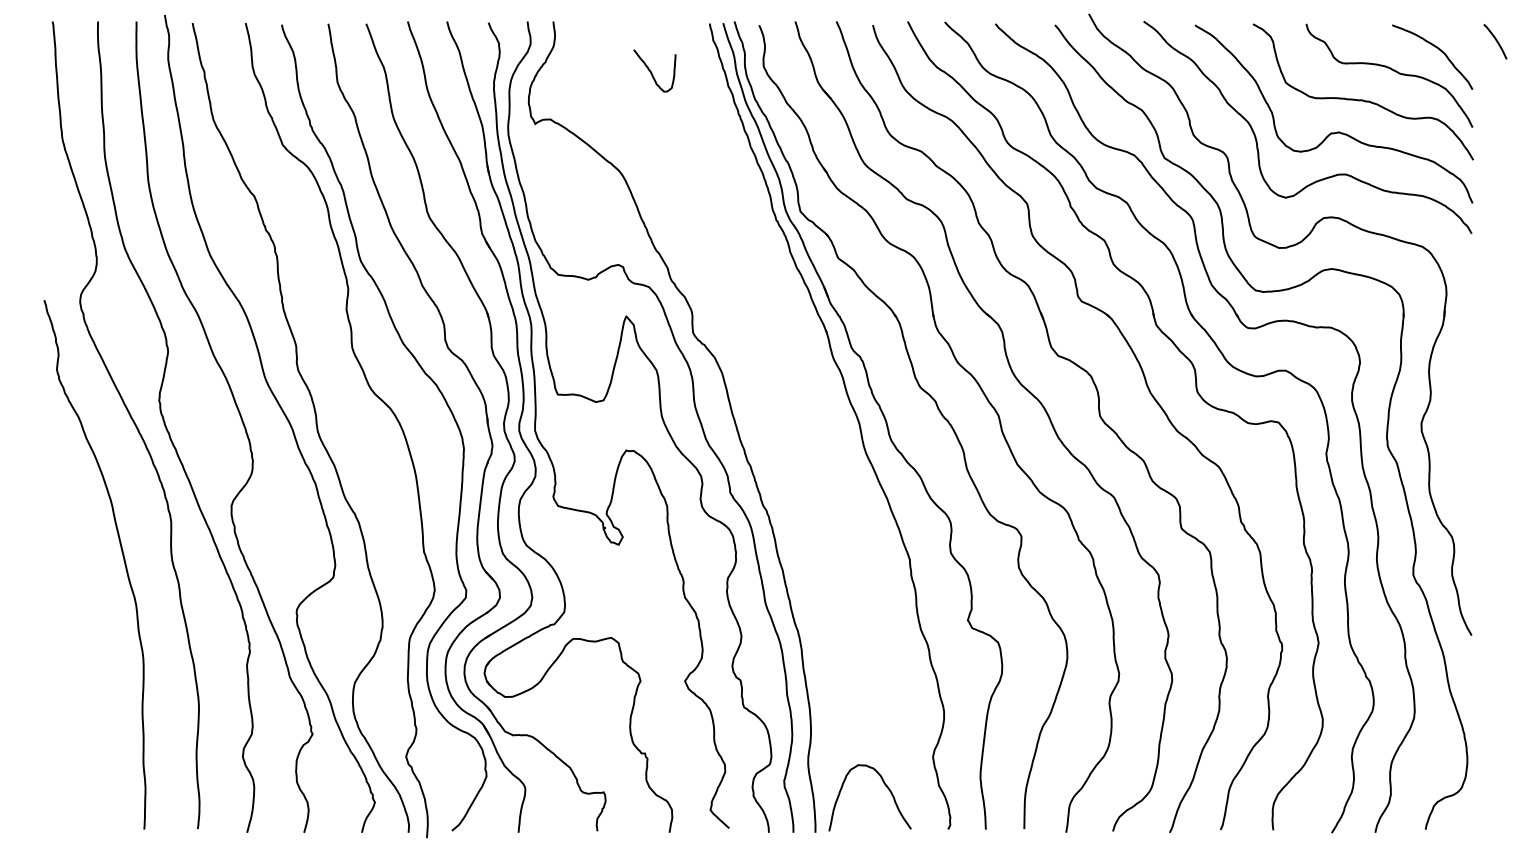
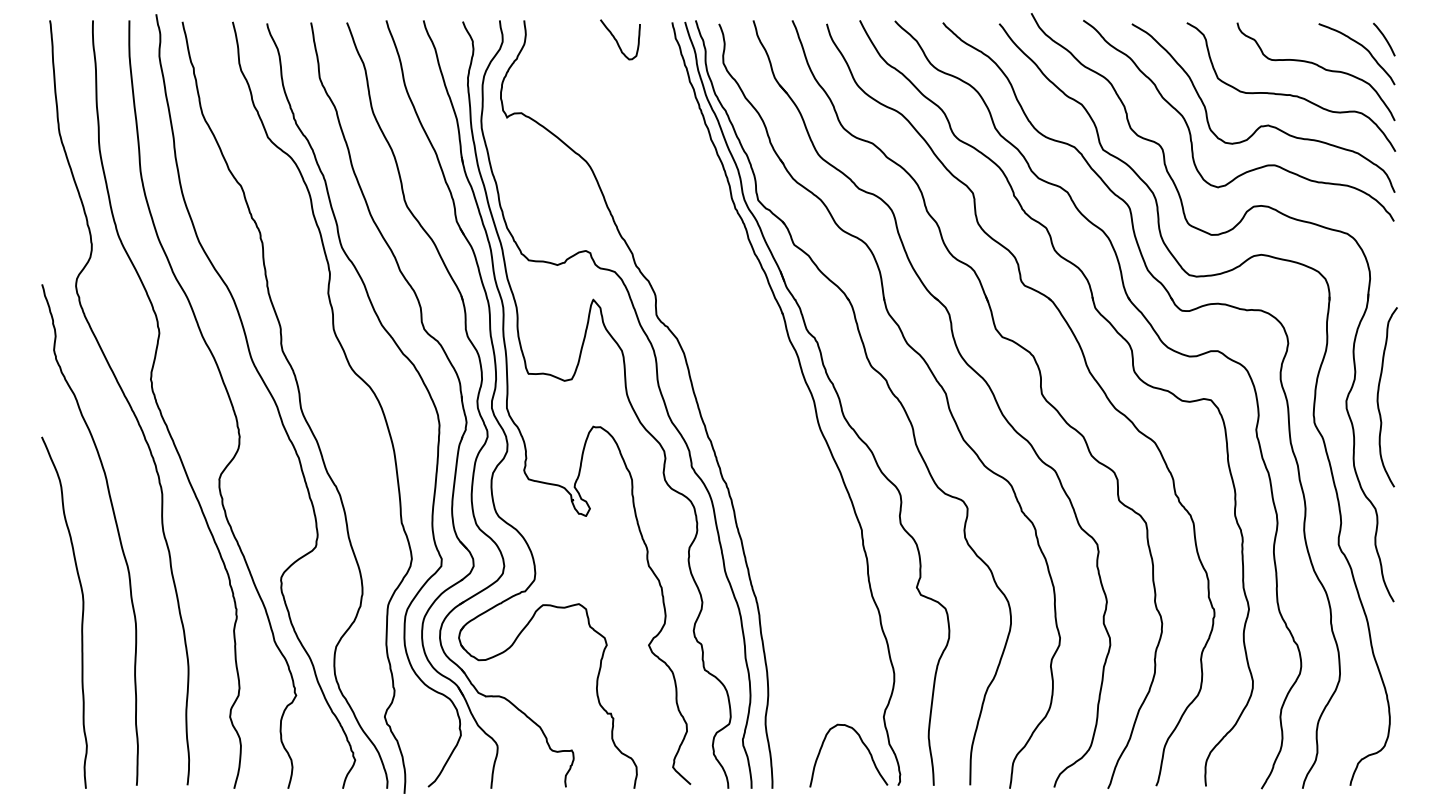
curve: (1495, 40) -> (1384, 38), moved
curve: (651, 71) -> (617, 40), moved
curve: (1455, 419) -> (1378, 397), added
curve: (86, 646) -> (82, 612), added
curve: (885, 786) -> (863, 744), moved

